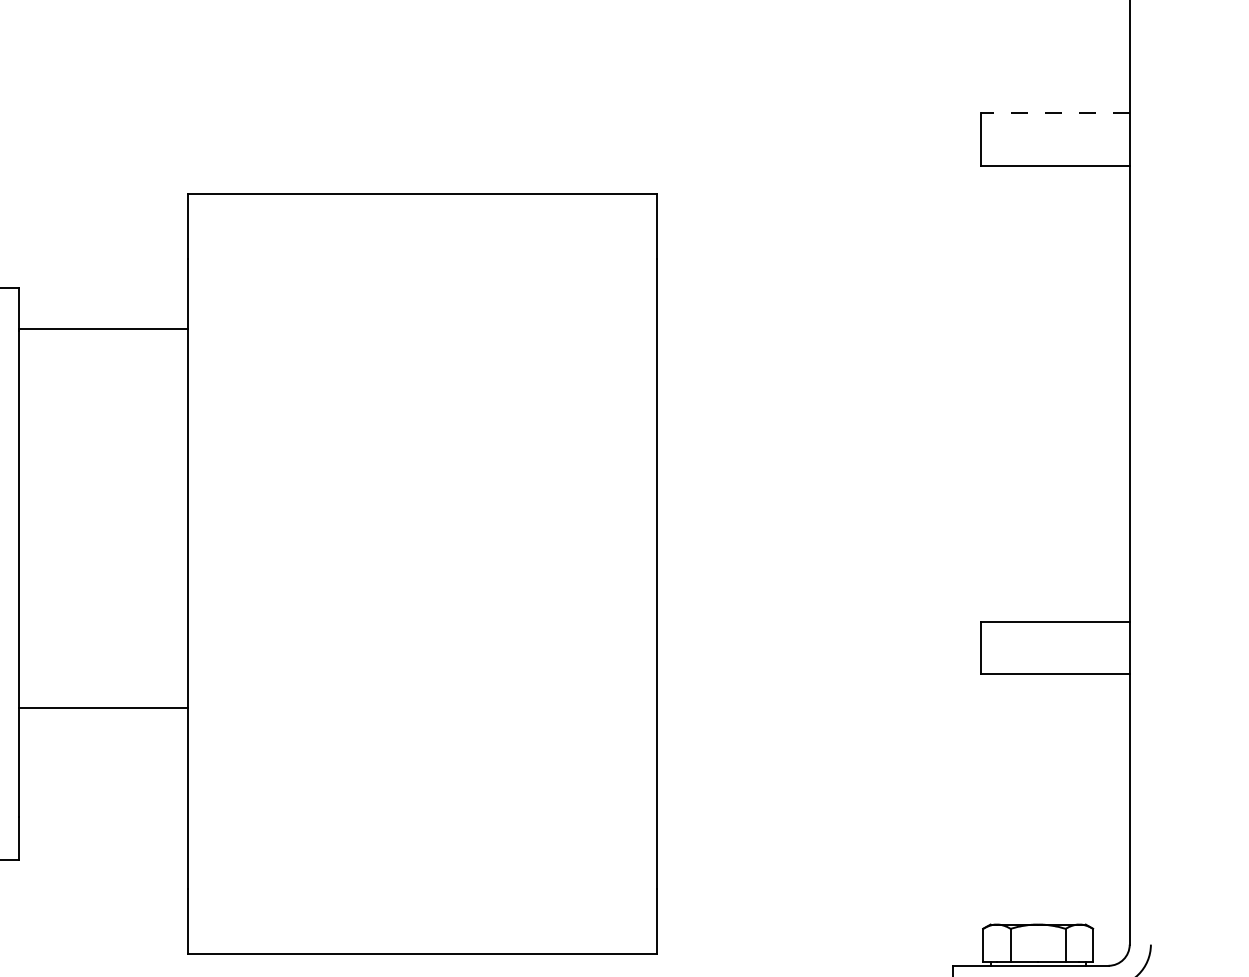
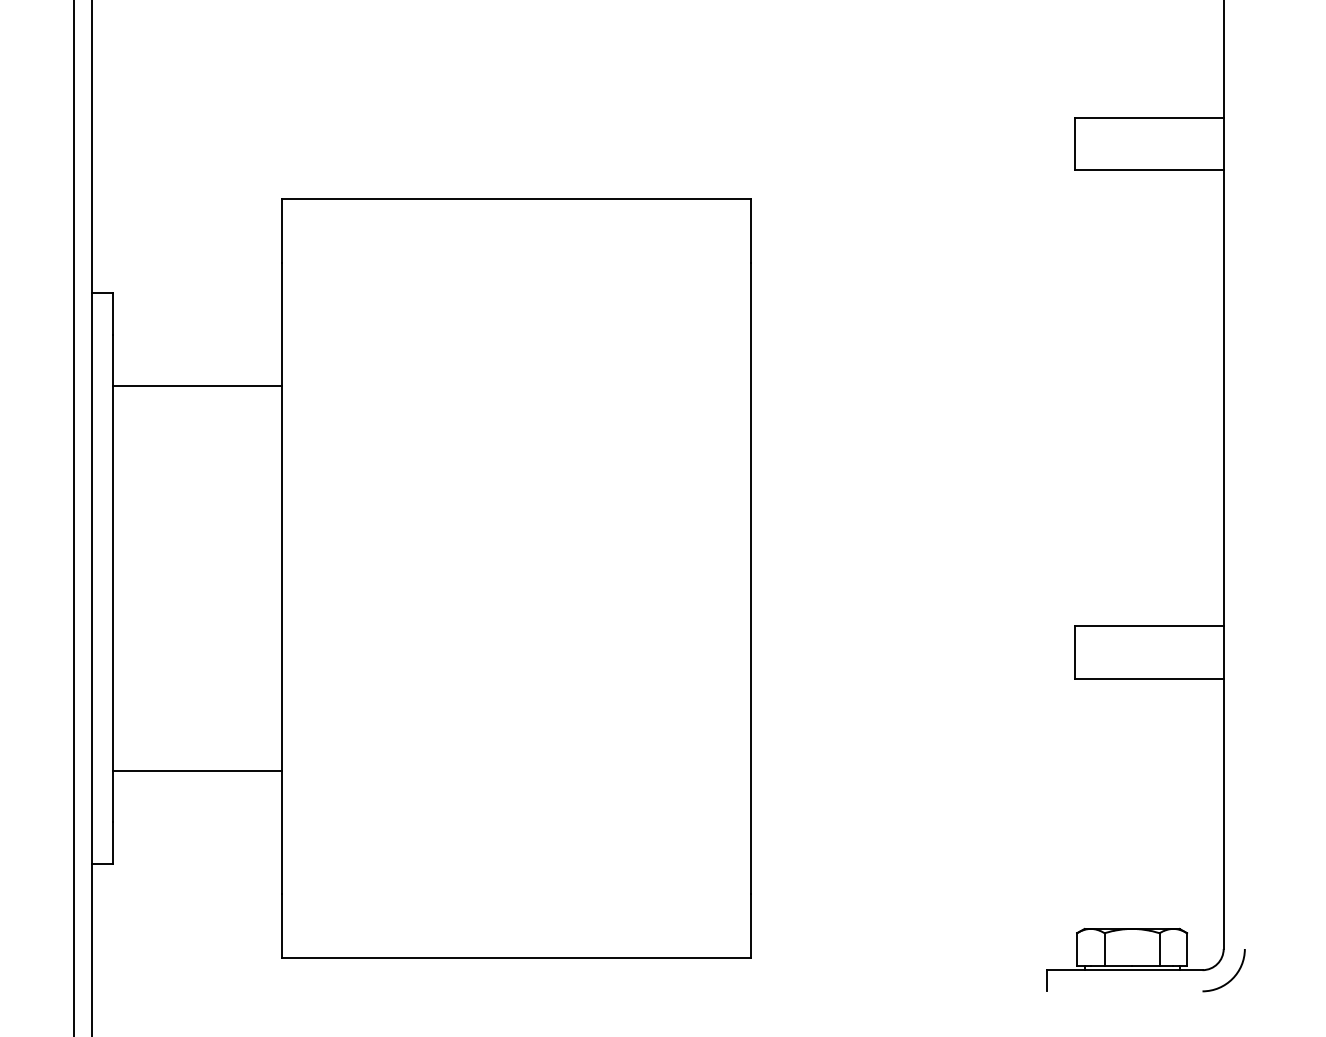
line: (1055, 113) -> (1149, 117), dashed -> solid
line: (103, 328) -> (197, 385), moved
line: (103, 708) -> (197, 770), moved

